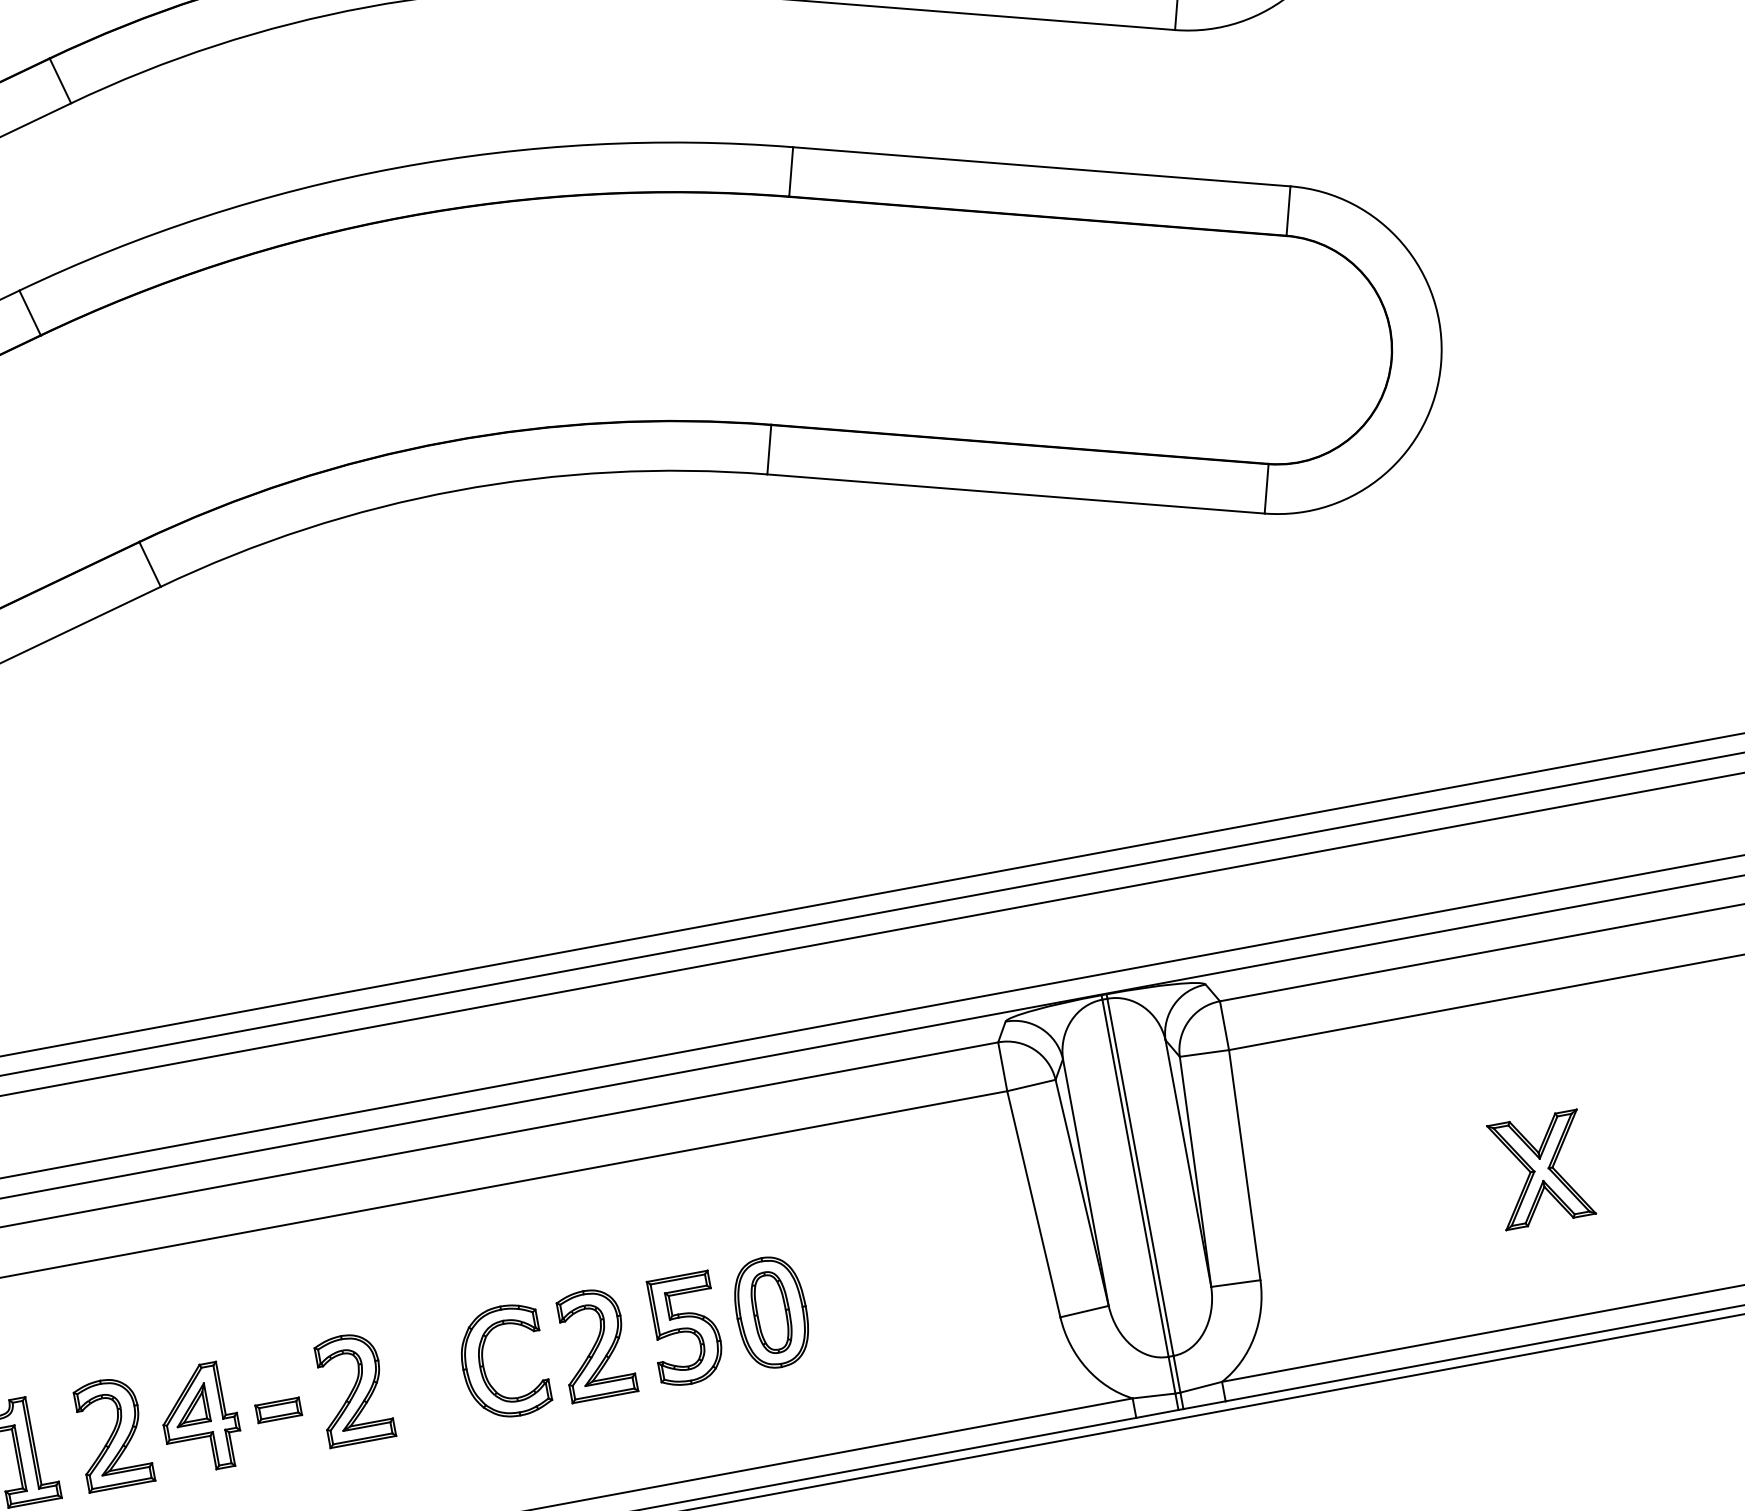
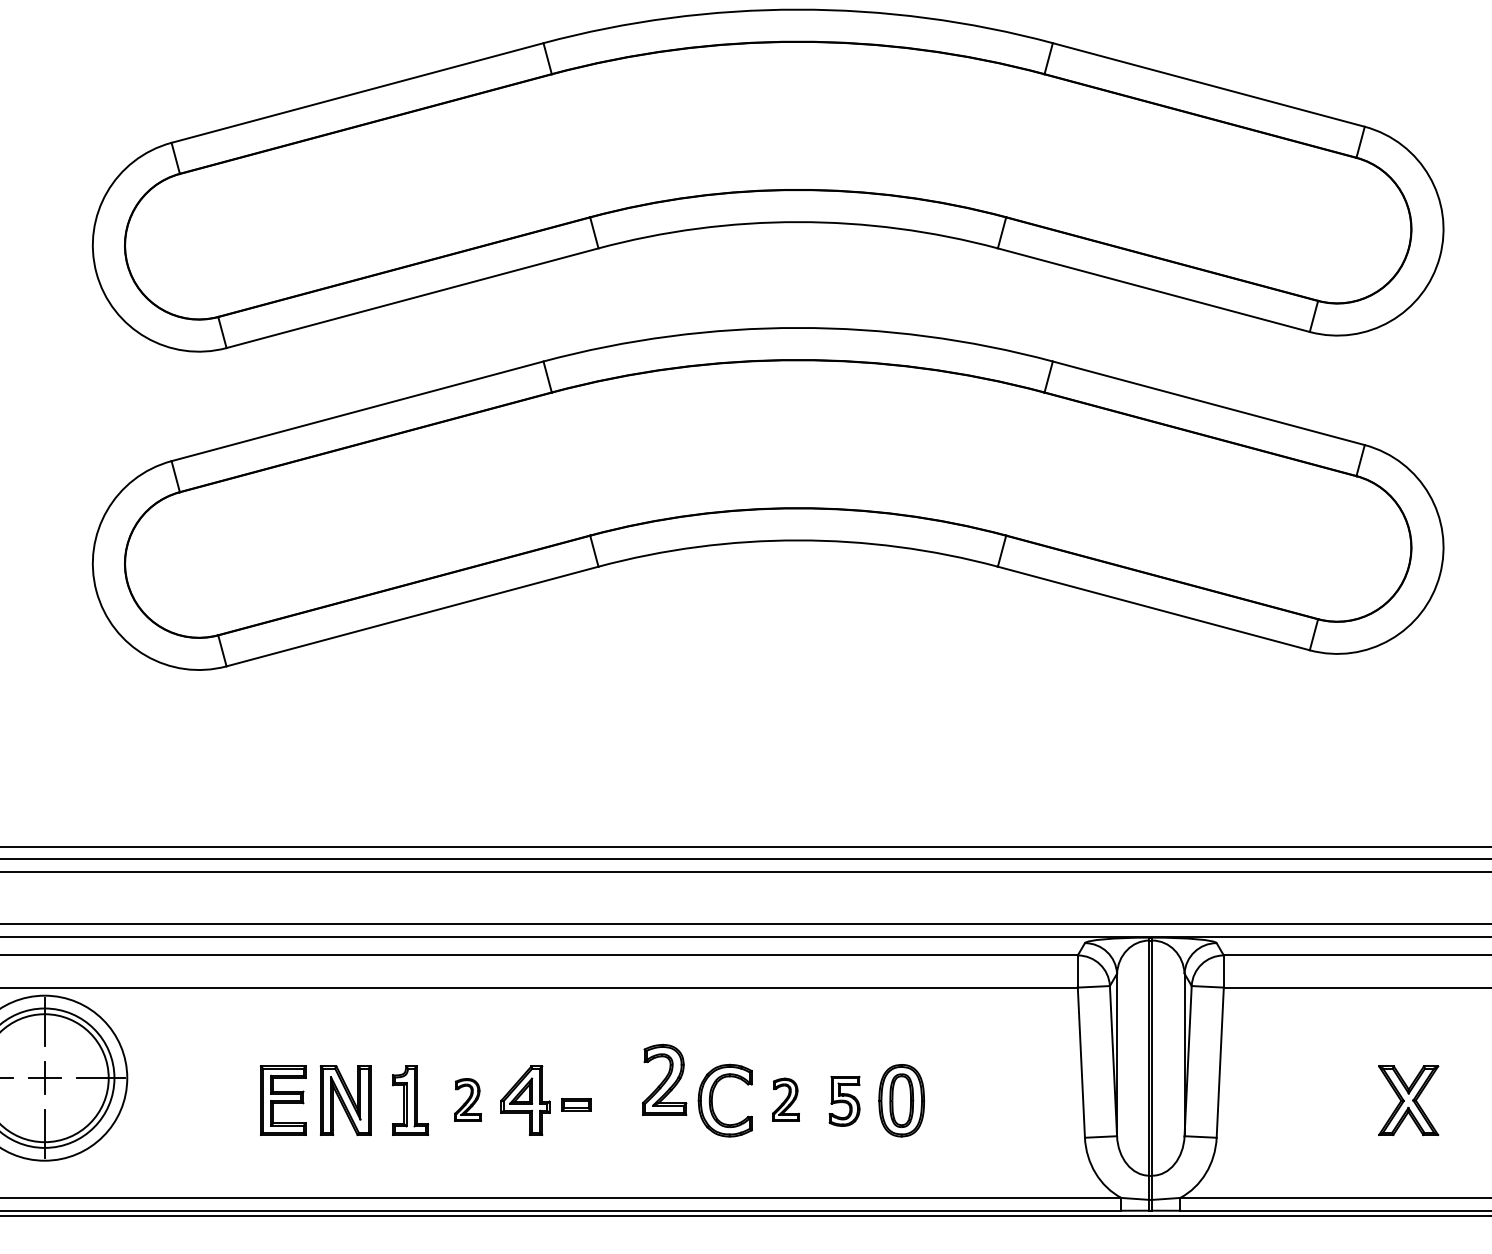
part: (684, 1329) -> (844, 1101), size x0.7
part: (594, 1343) -> (785, 1099), size x0.6
part: (353, 1388) -> (664, 1079), moved
part: (111, 1433) -> (467, 1099), size x0.6

